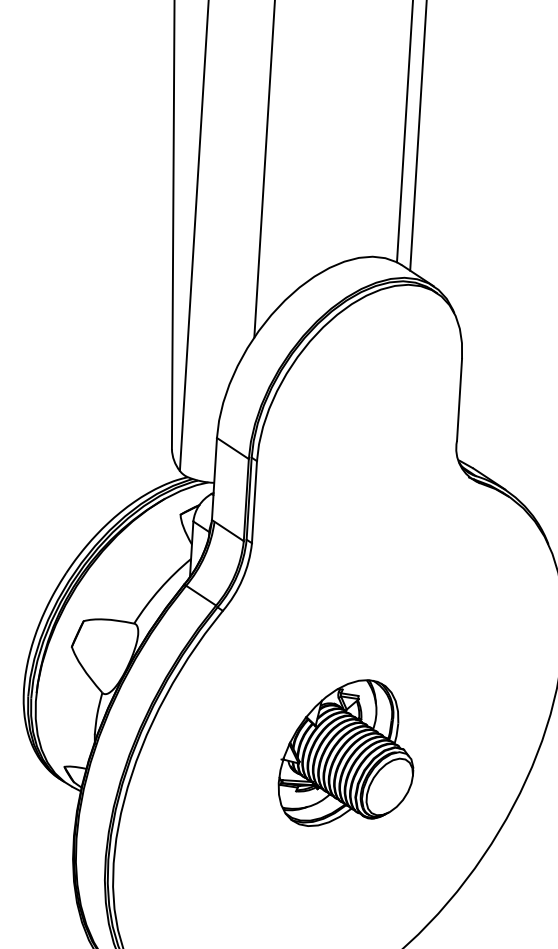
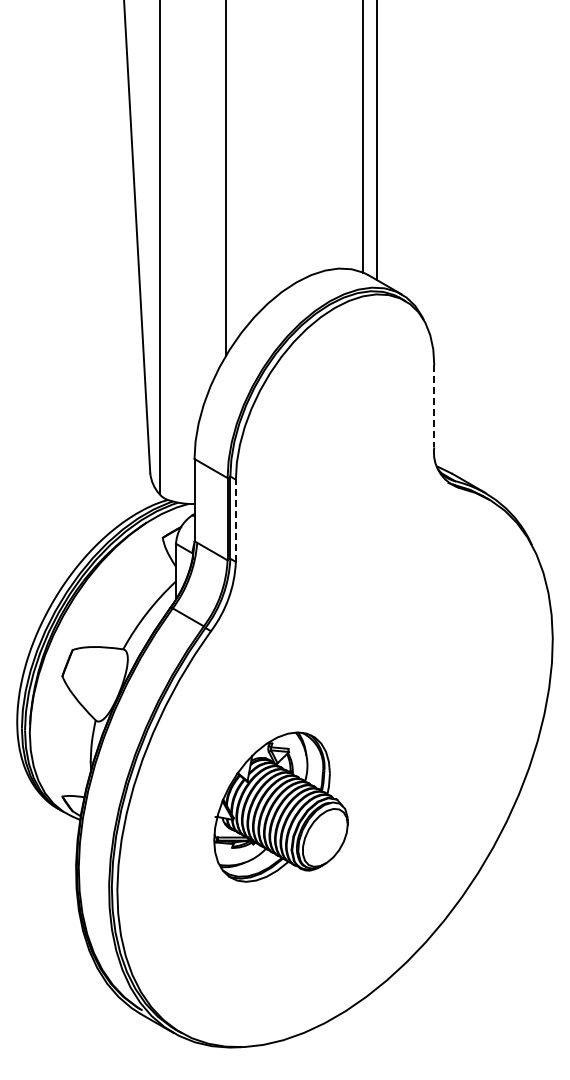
line: (459, 400) -> (434, 406), solid -> dashed
line: (254, 501) -> (235, 520), solid -> dashed
part: (346, 752) -> (280, 806), moved

